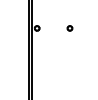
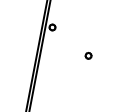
part: (69, 28) -> (87, 55), moved

